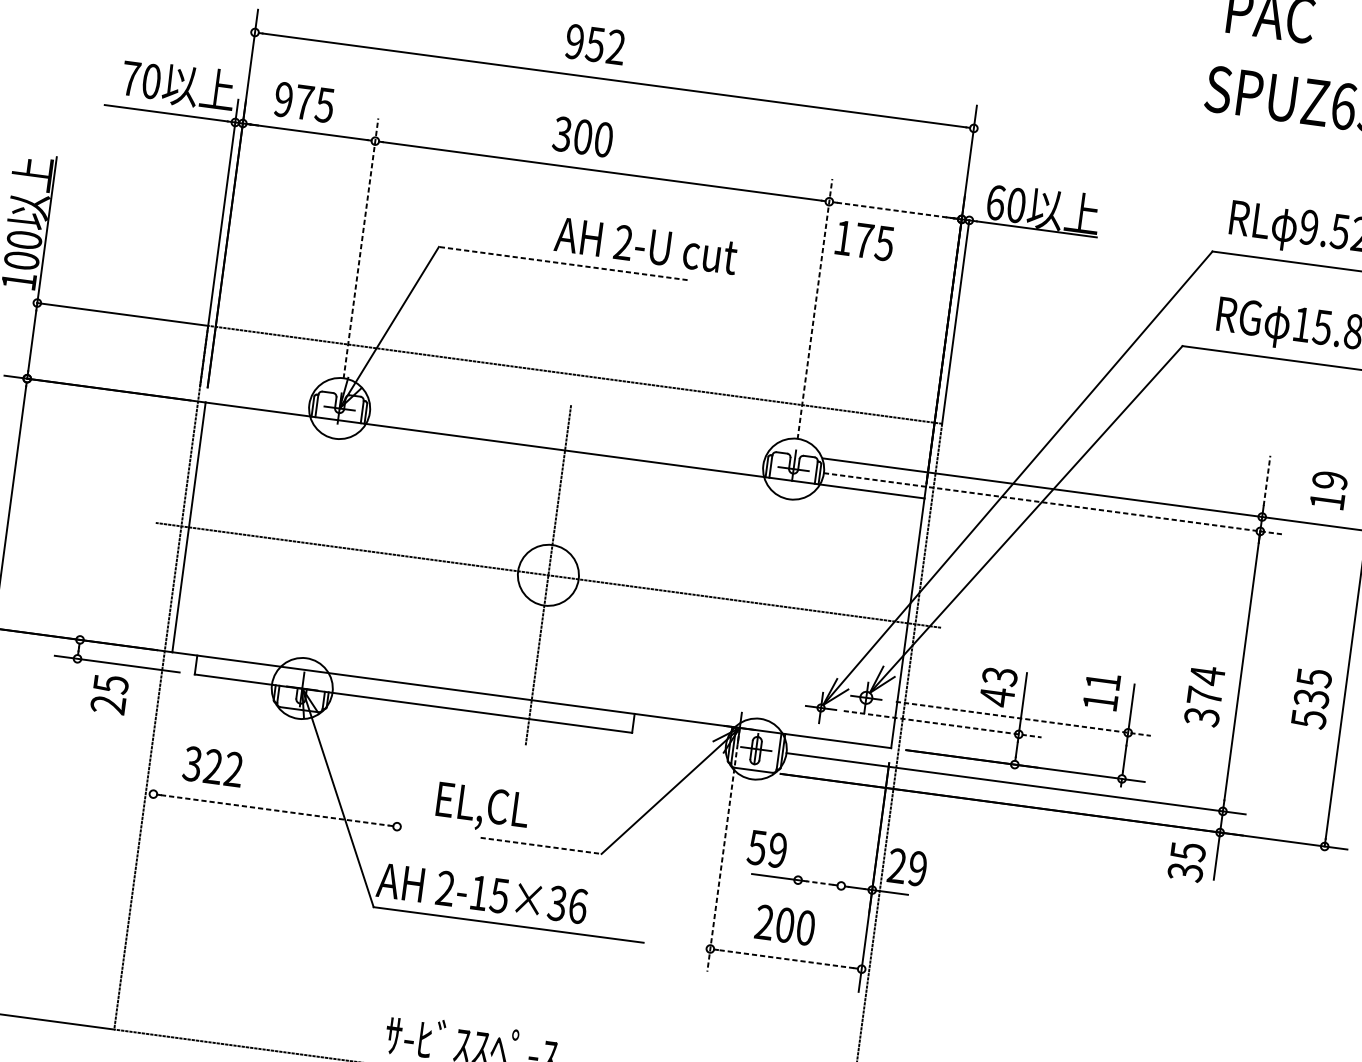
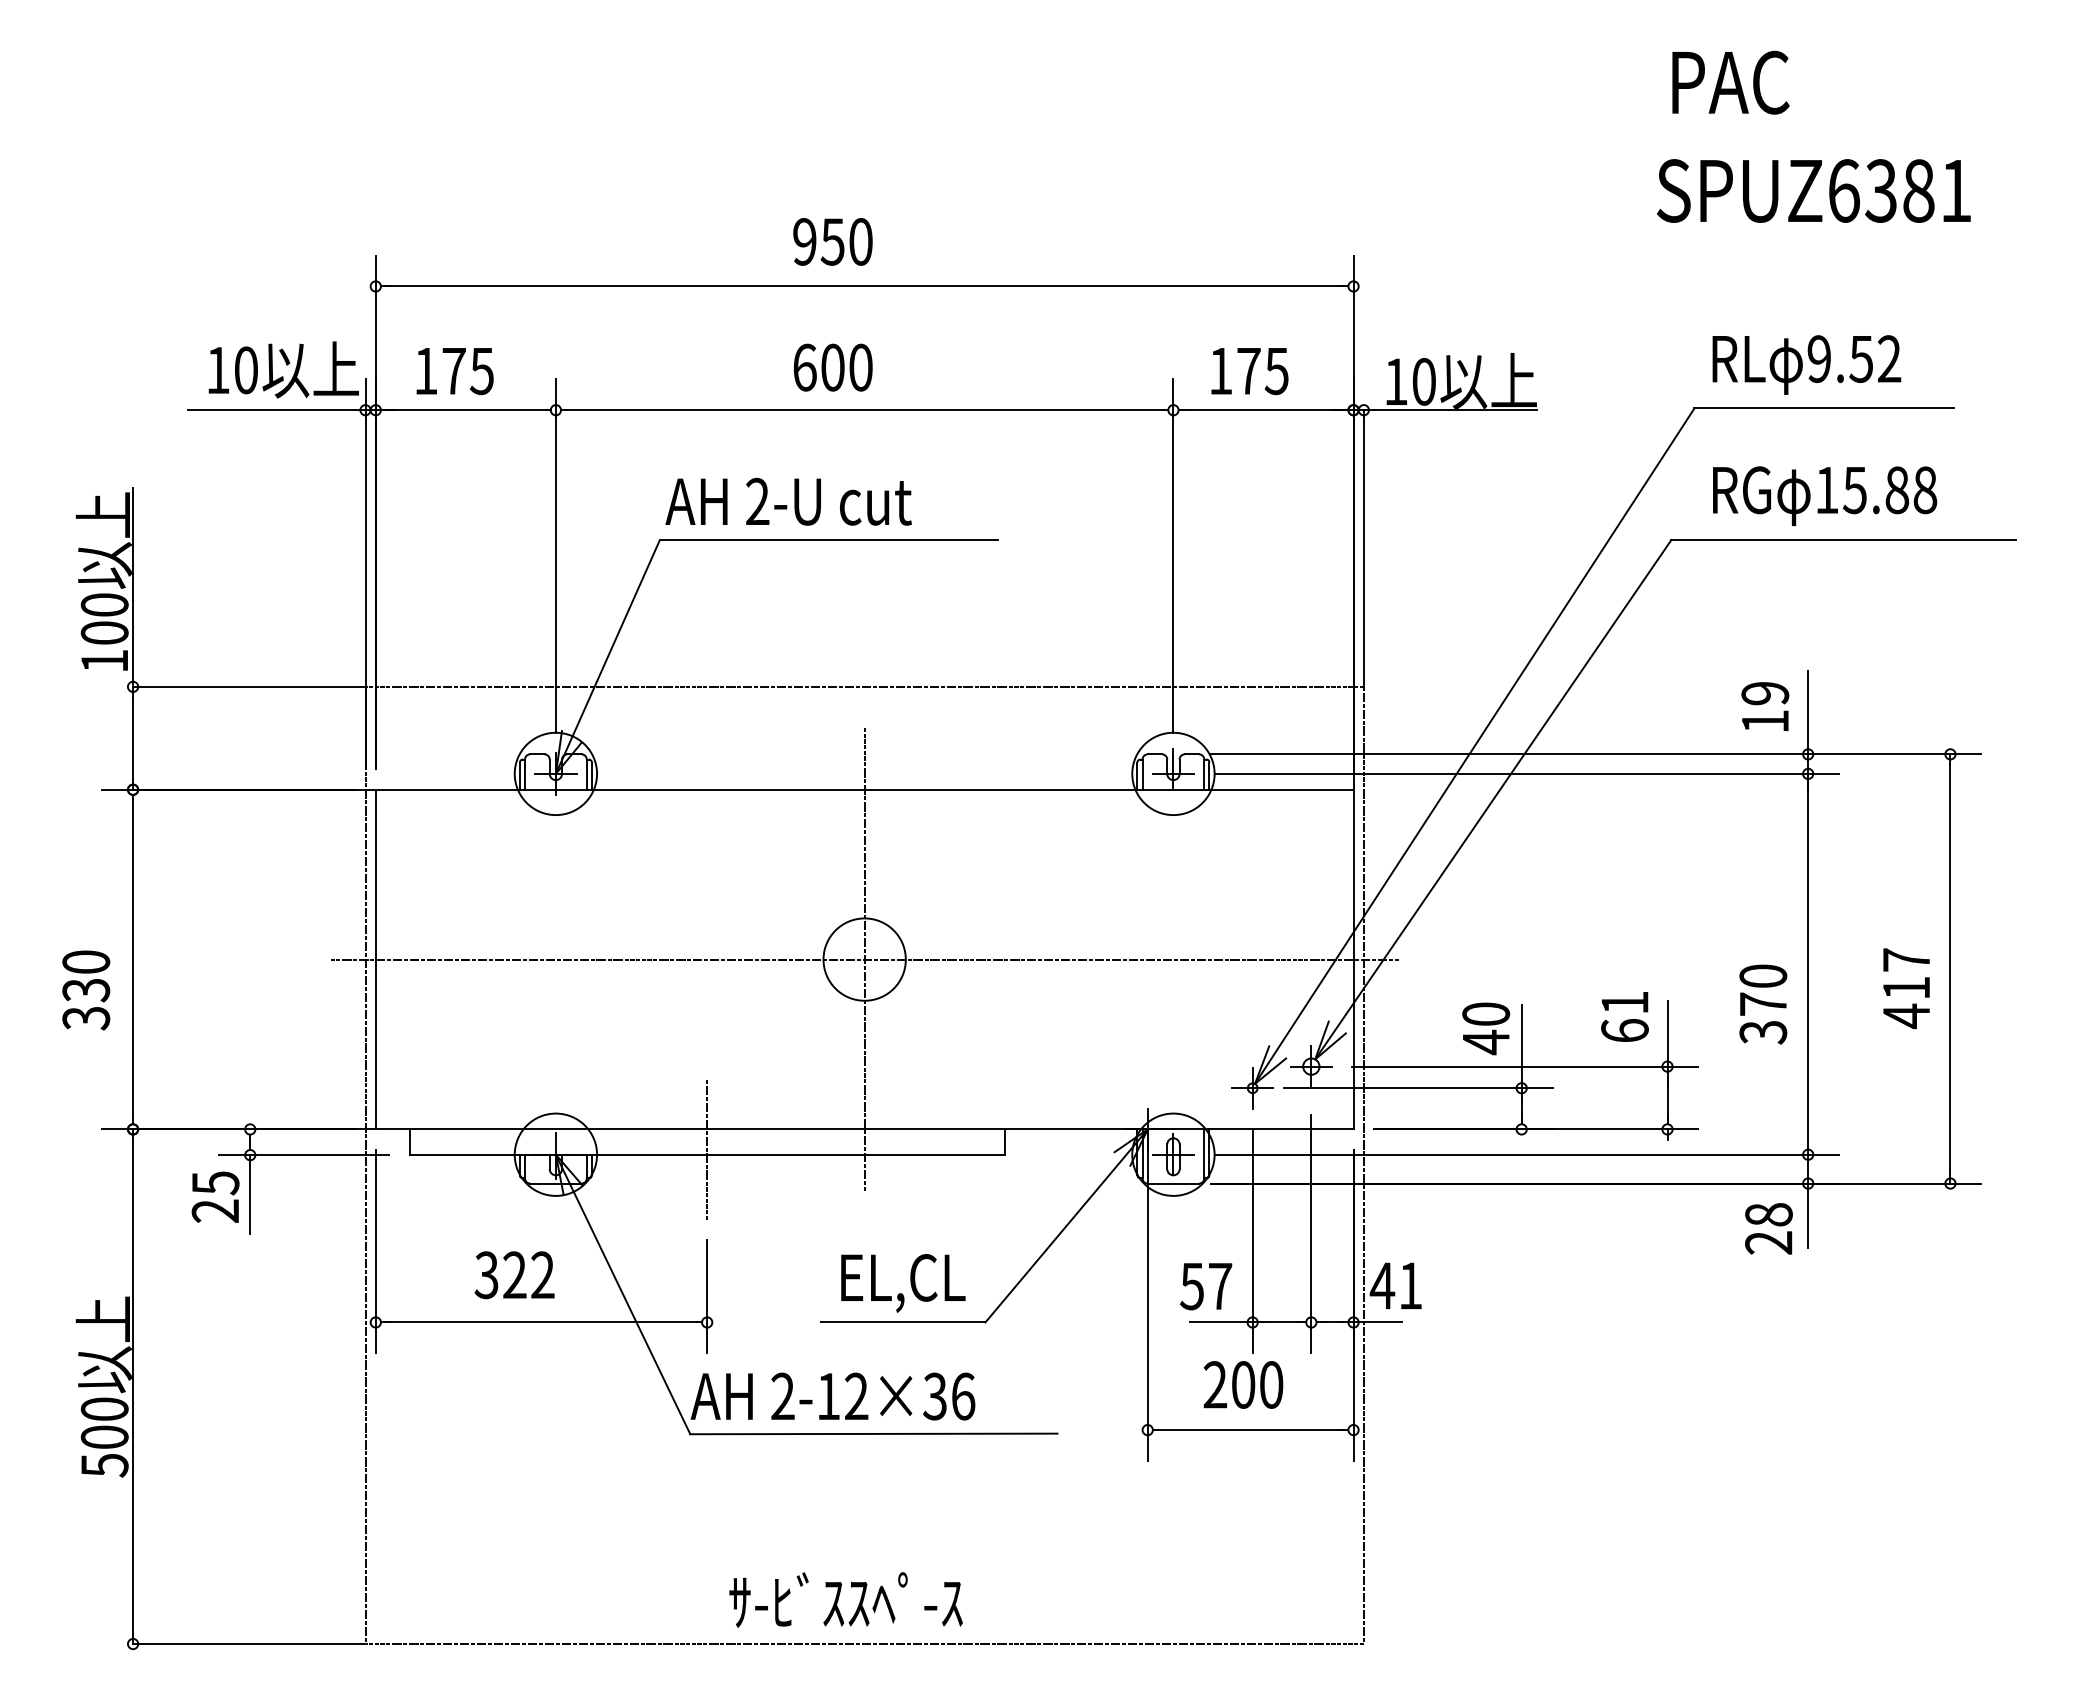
text: (615, 46) -> (860, 241), 952 -> 950
text: (130, 78) -> (217, 370), 70 -> 10
text: (283, 99) -> (425, 371), 975 -> 175
text: (562, 134) -> (804, 367), 300 -> 600
text: (996, 202) -> (1396, 381), 60 -> 10
line: (895, 210) -> (1263, 410), dashed -> solid
text: (864, 241) -> (1249, 371), moved
text: (646, 245) -> (788, 501), moved
line: (360, 248) -> (555, 556), dashed -> solid
line: (562, 263) -> (828, 540), dashed -> solid
line: (815, 309) -> (1173, 556), dashed -> solid
line: (1267, 480) -> (1808, 704), dashed -> solid
text: (1328, 490) -> (1765, 706), moved
line: (1053, 503) -> (1527, 773), dashed -> solid
text: (1207, 675) -> (1763, 976), 374 -> 370
text: (1000, 676) -> (1486, 1014), 43 -> 40
line: (73, 687) -> (250, 1194), added
text: (109, 694) -> (215, 1196), moved
text: (1311, 698) -> (1906, 988), 535 -> 417
line: (414, 699) -> (707, 1149), added
text: (1100, 701) -> (1624, 1030), 11 -> 61
line: (1023, 718) -> (1525, 1066), dashed -> solid
line: (942, 724) -> (1418, 1088), dashed -> solid
line: (160, 741) -> (375, 1251), added
text: (212, 766) -> (514, 1275), moved
line: (399, 807) -> (707, 1296), added
text: (482, 808) -> (903, 1283), moved
line: (275, 810) -> (542, 1322), dashed -> solid
line: (805, 820) -> (1252, 1241), added
line: (849, 821) -> (1311, 1234), added
line: (541, 845) -> (903, 1322), dashed -> solid
line: (723, 850) -> (1147, 1295), dashed -> solid
text: (777, 850) -> (1220, 1286), 59 -> 57
text: (1186, 862) -> (1768, 1229), 35 -> 28
text: (906, 867) -> (1395, 1285), 29 -> 41
line: (820, 883) -> (1282, 1322), dashed -> solid
text: (499, 895) -> (856, 1396), 2-15×36 -> 2-12×36
line: (785, 959) -> (1250, 1430), dashed -> solid

